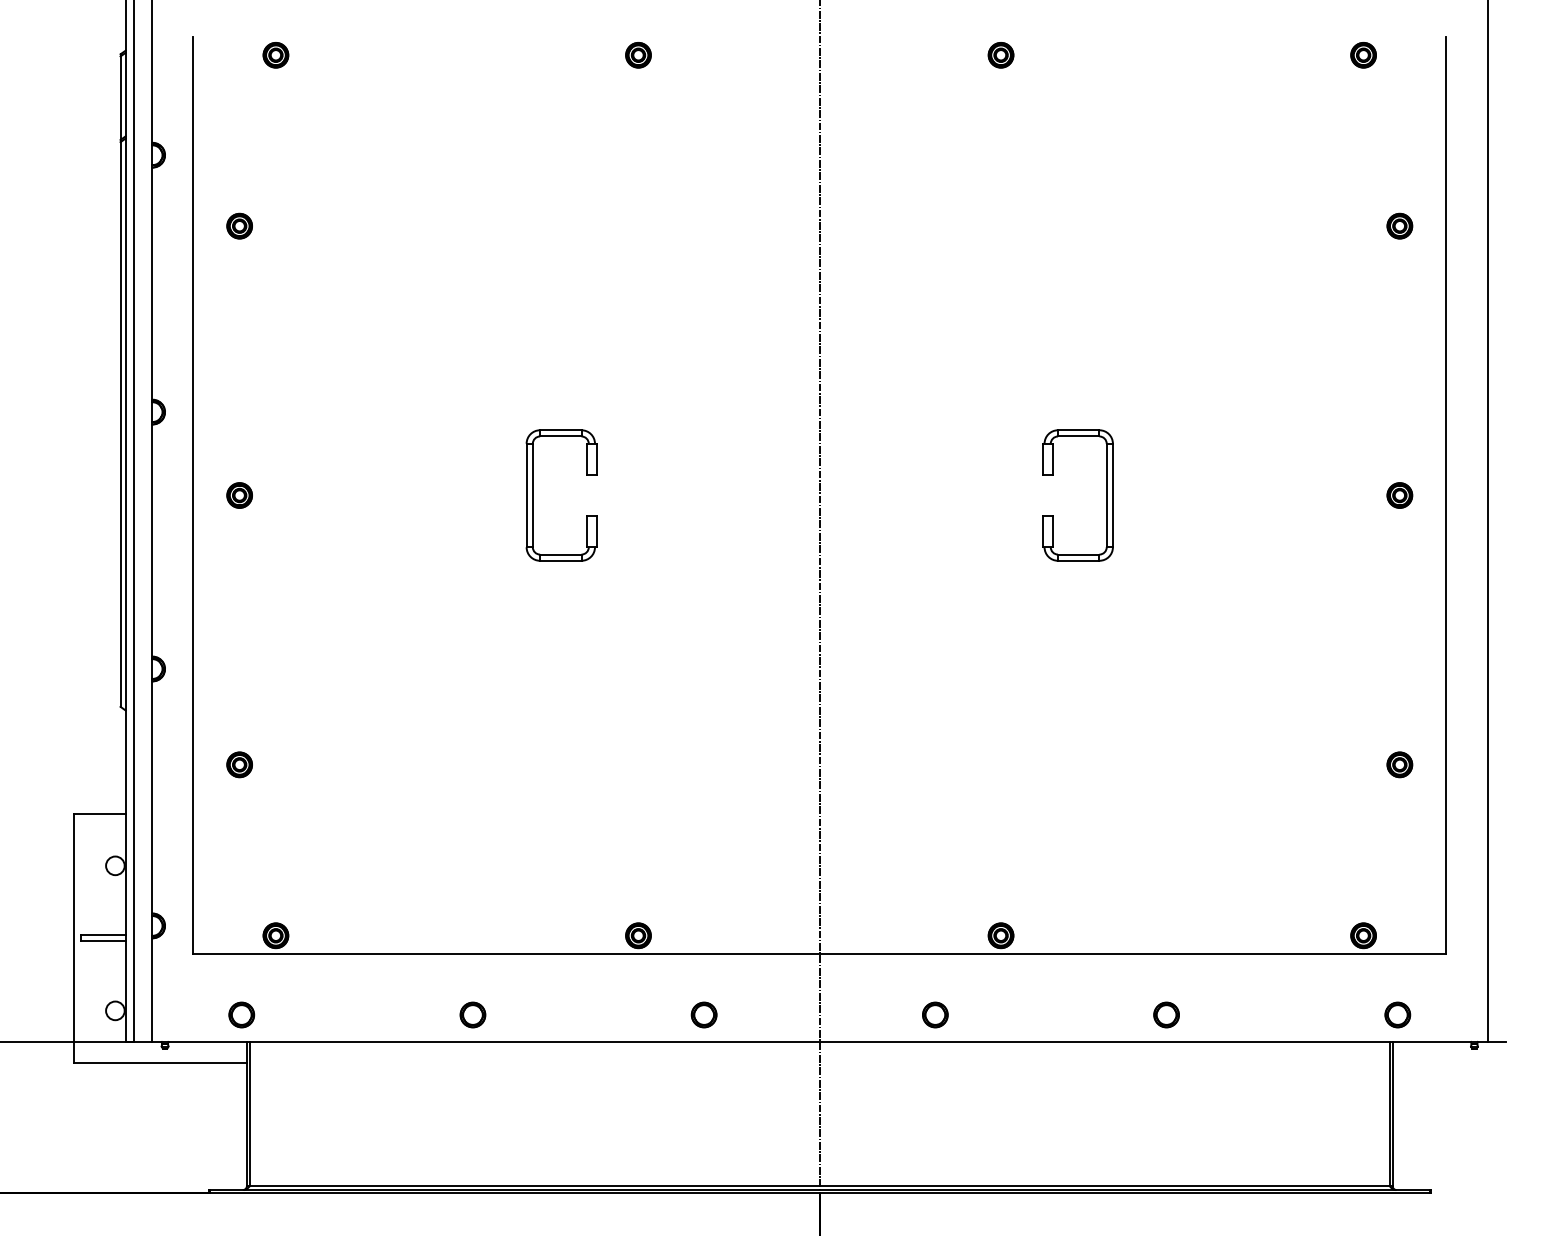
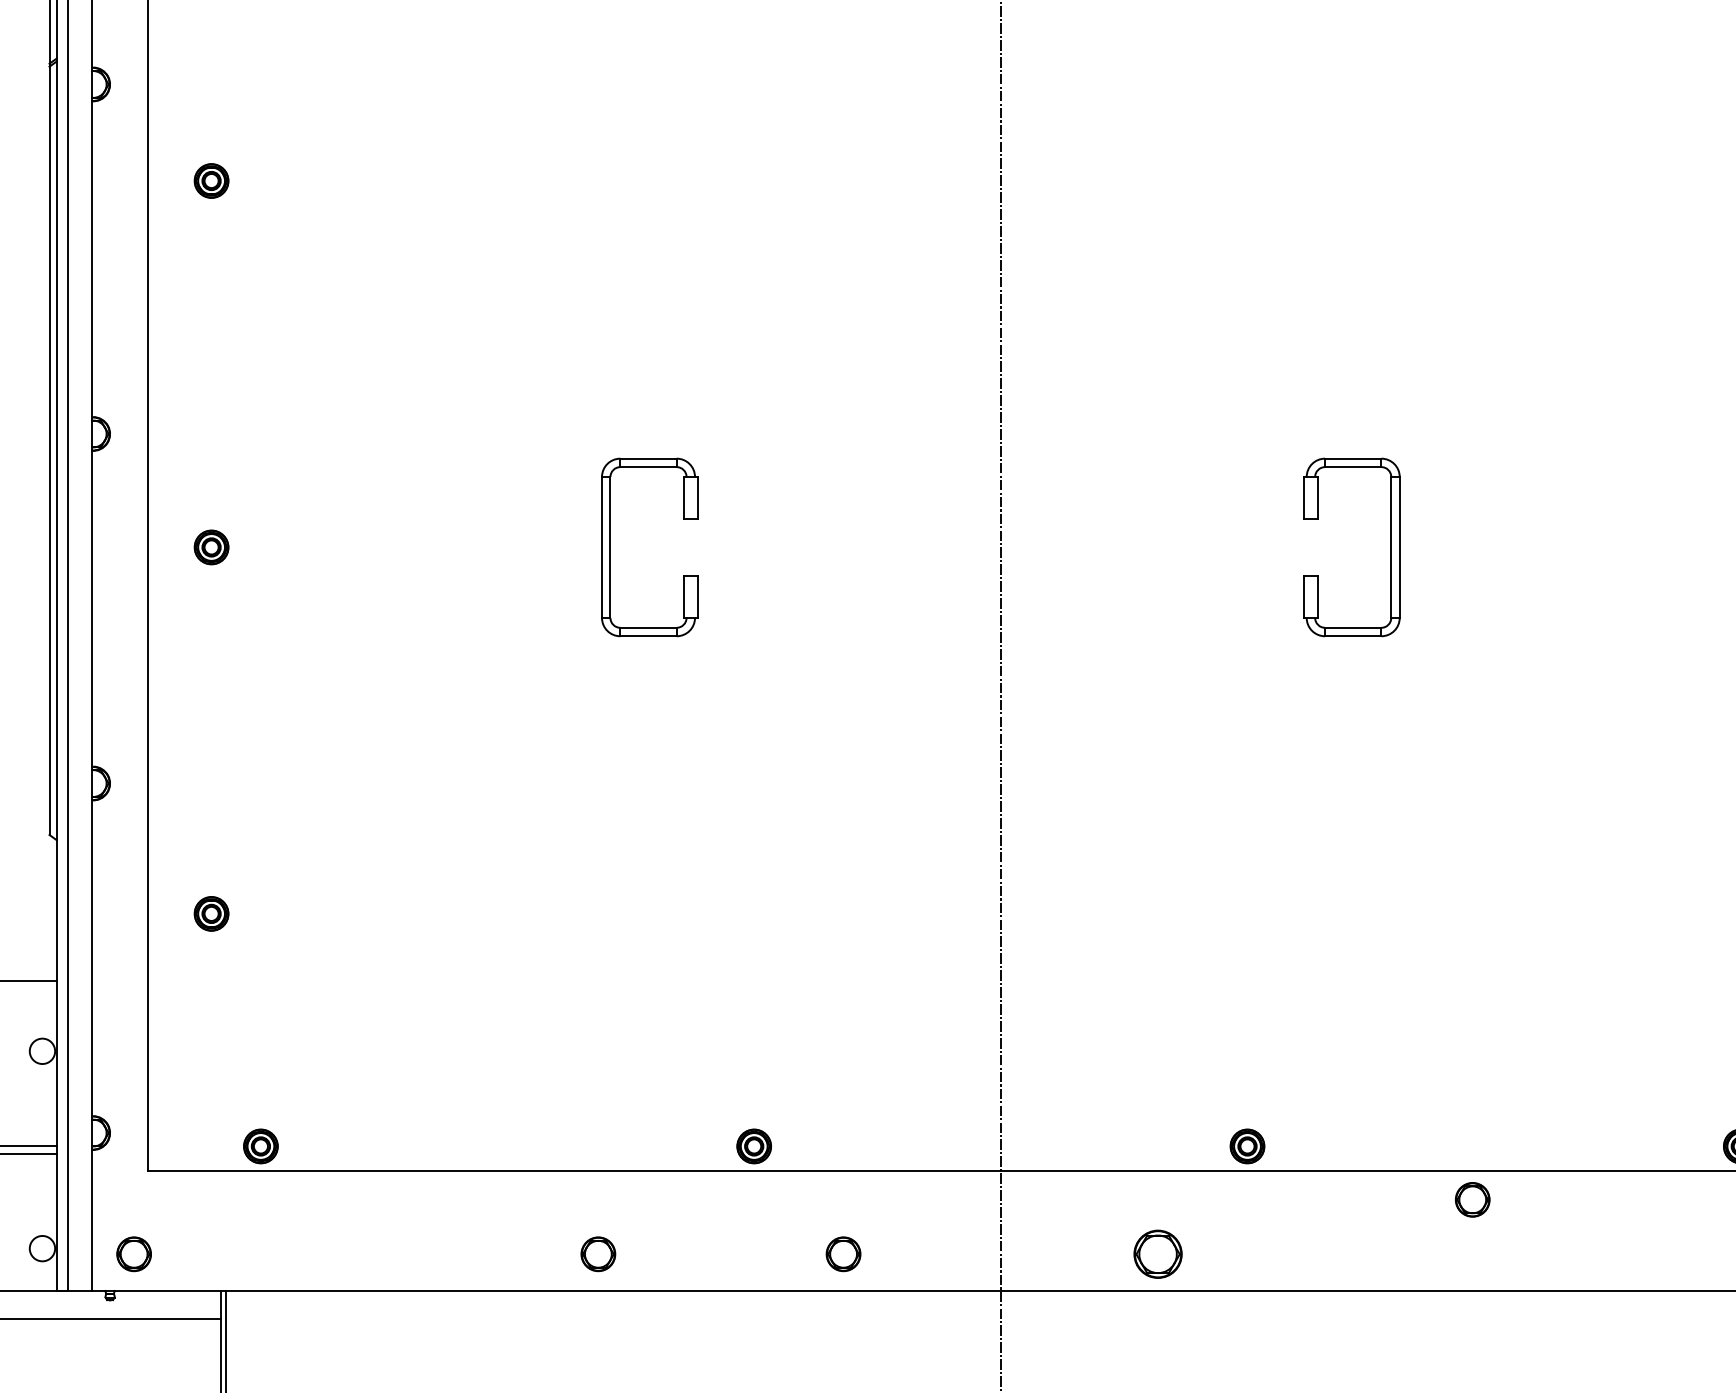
part: (241, 1014) -> (133, 1253), moved
part: (472, 1014) -> (597, 1253), moved
part: (935, 1014) -> (1158, 1253), size x1.4
part: (1166, 1014) -> (1472, 1199), moved

